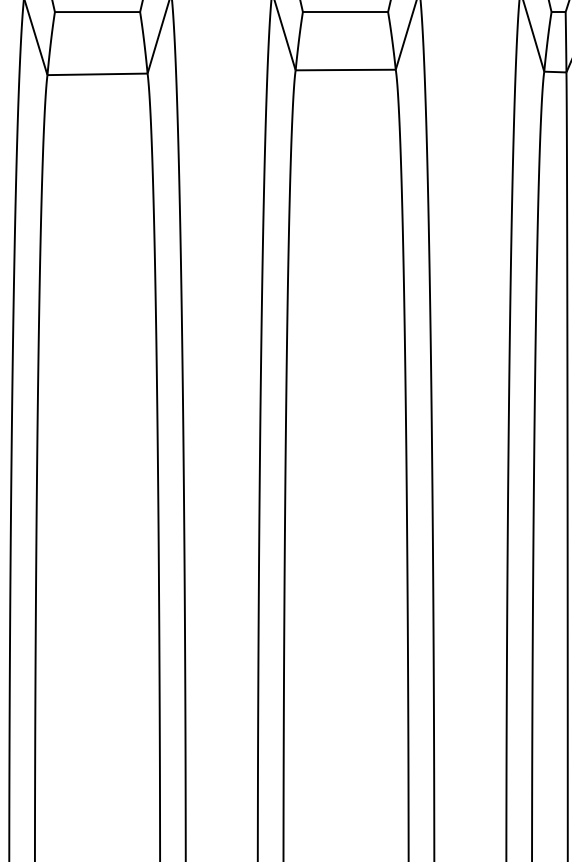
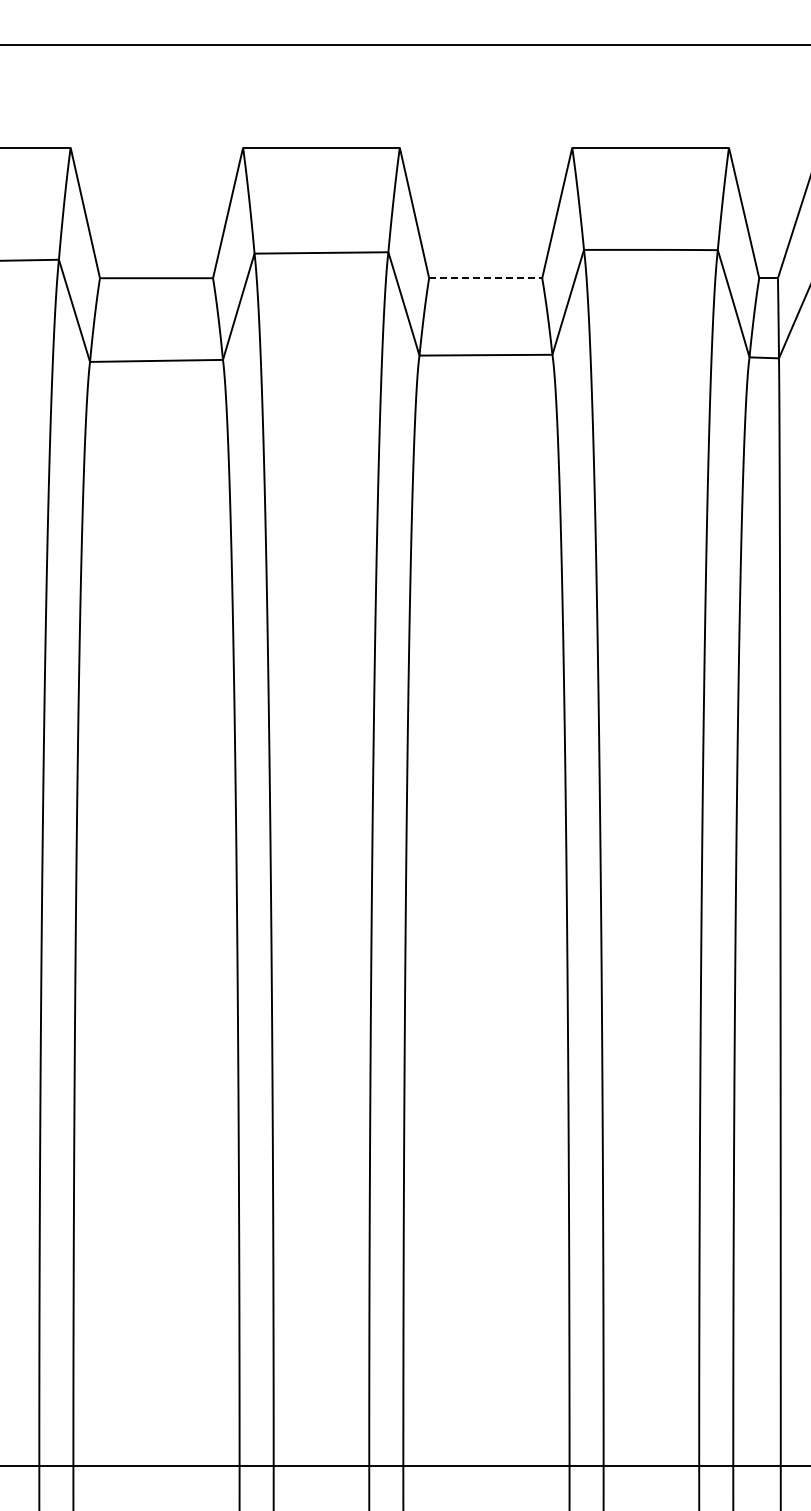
line: (345, 12) -> (485, 278), solid -> dashed

